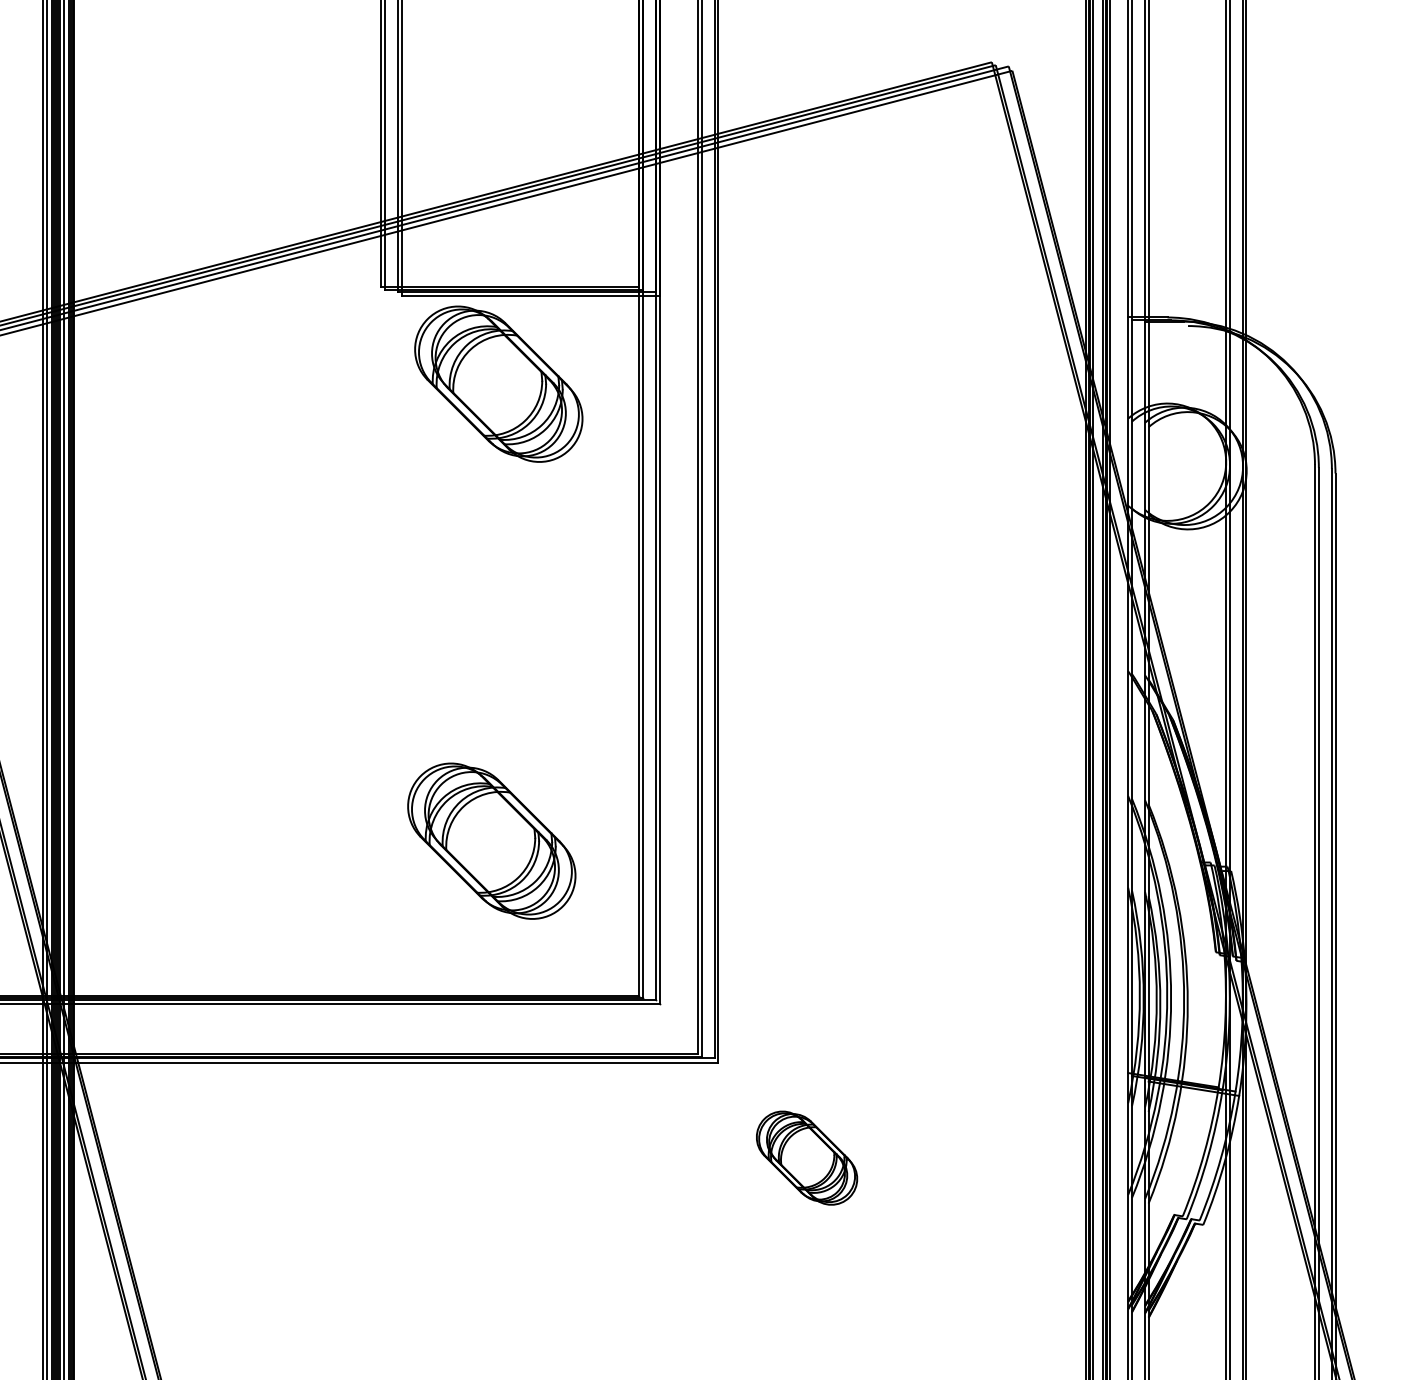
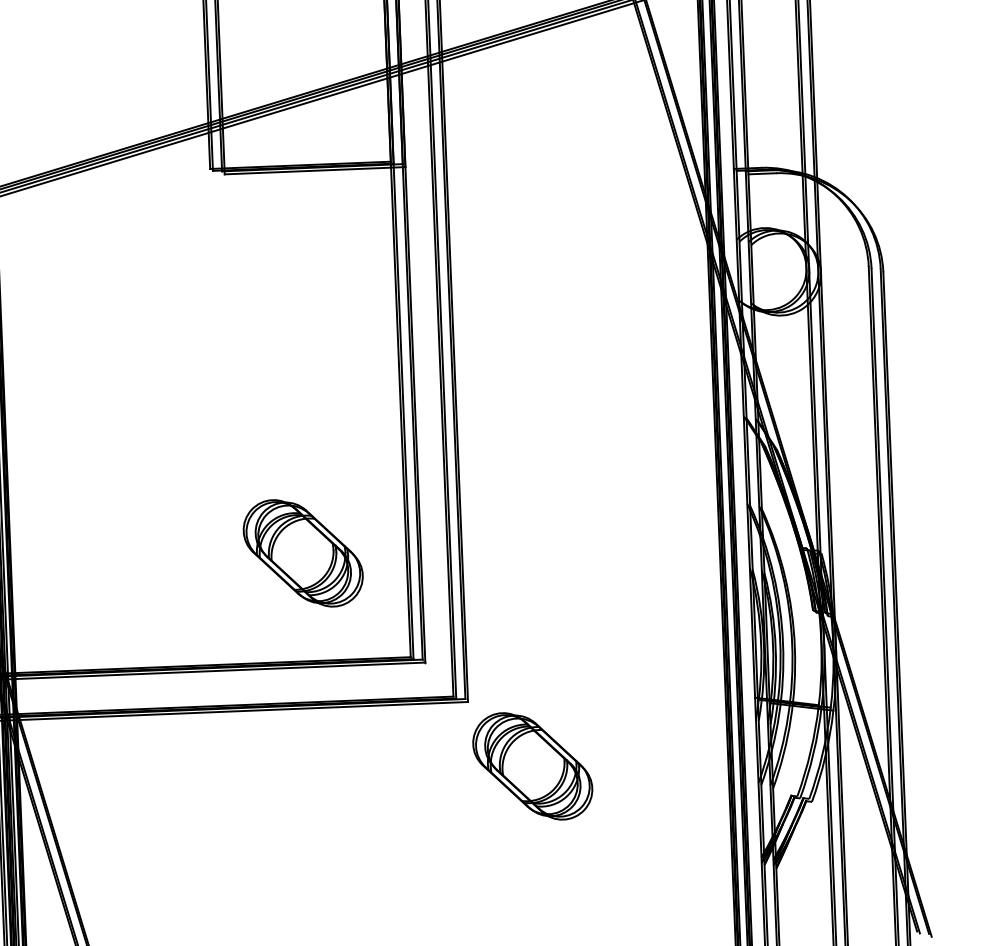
line: (1168, 326) -> (762, 174), added
part: (498, 383) -> (295, 232), removed
part: (806, 1157) -> (532, 765), size x1.67

